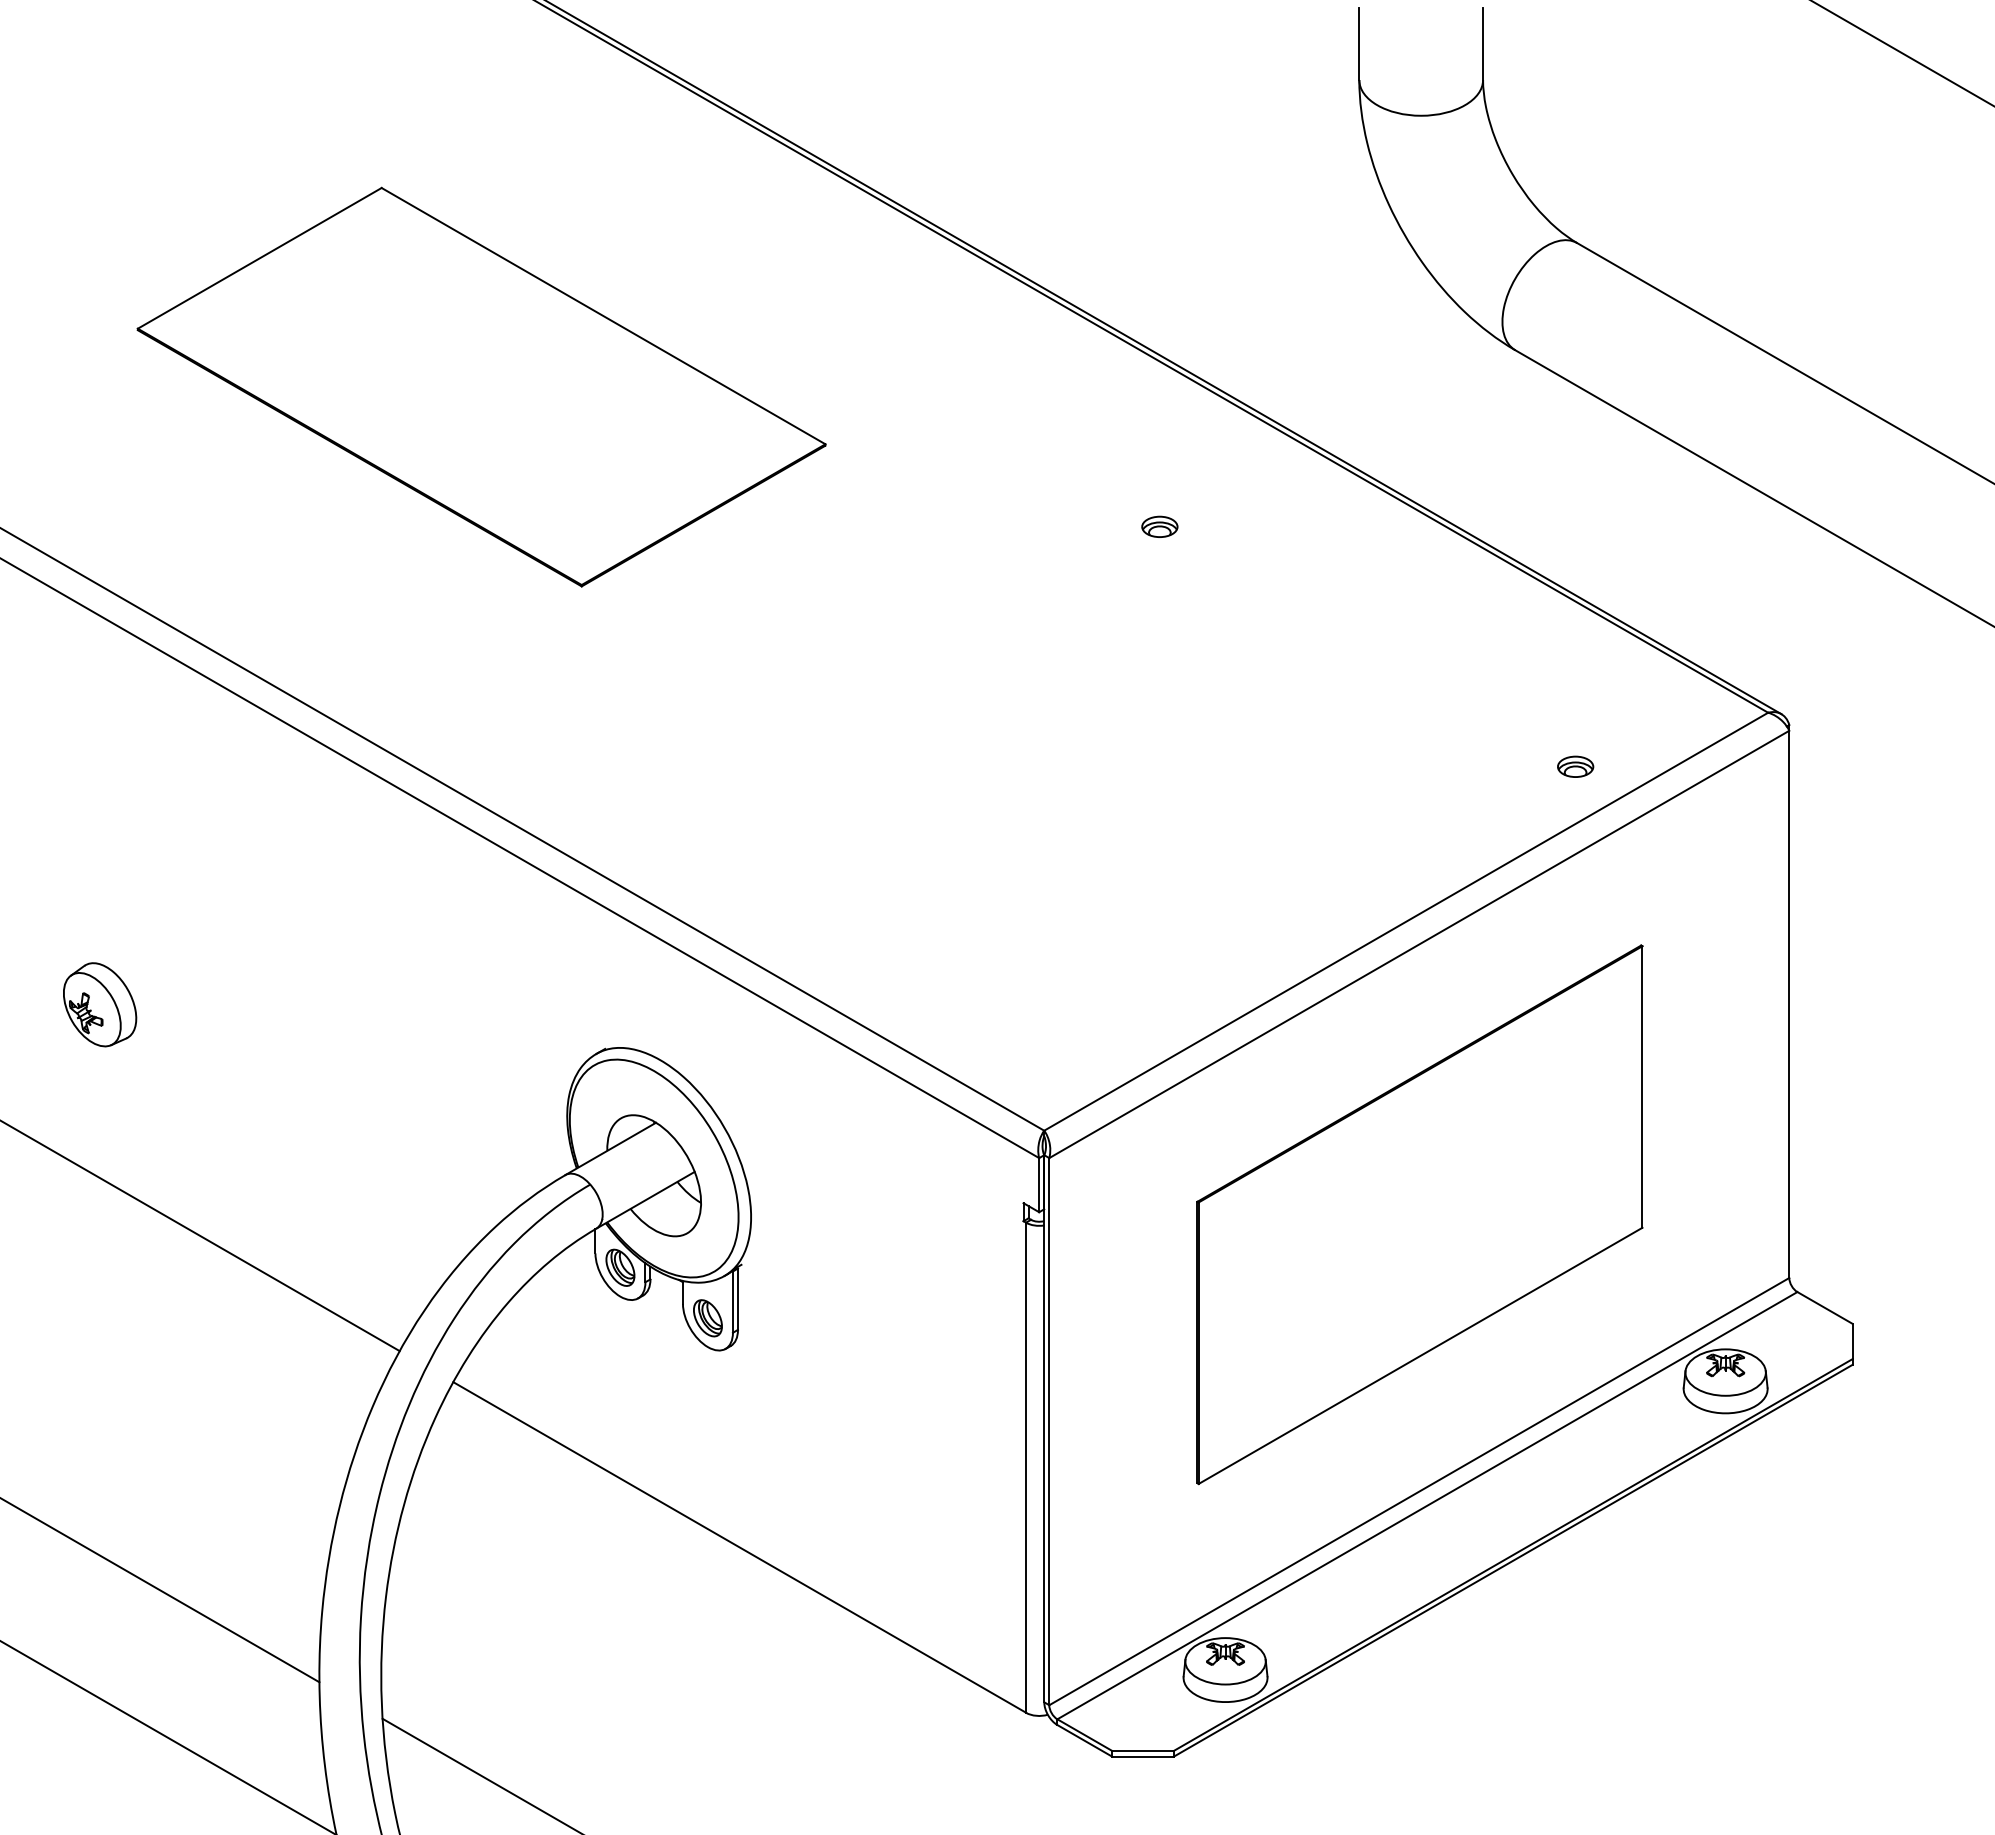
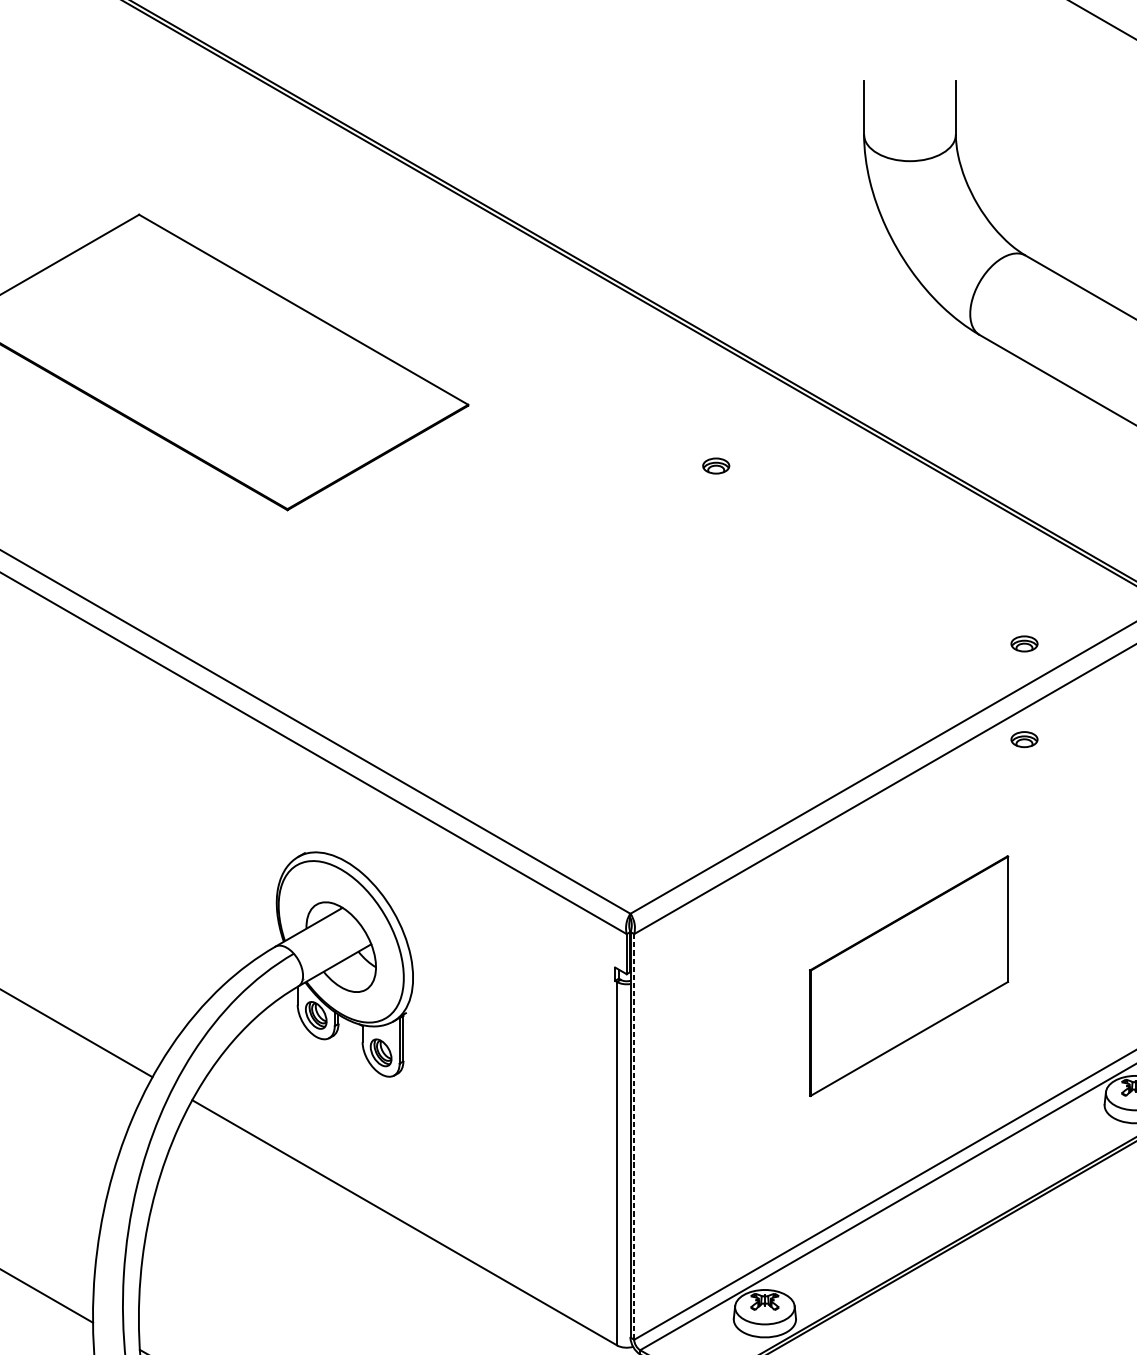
part: (1575, 895) -> (1024, 739), added
part: (1419, 1214) -> (908, 975), size x0.6
line: (1049, 1431) -> (634, 1136), solid -> dashed

